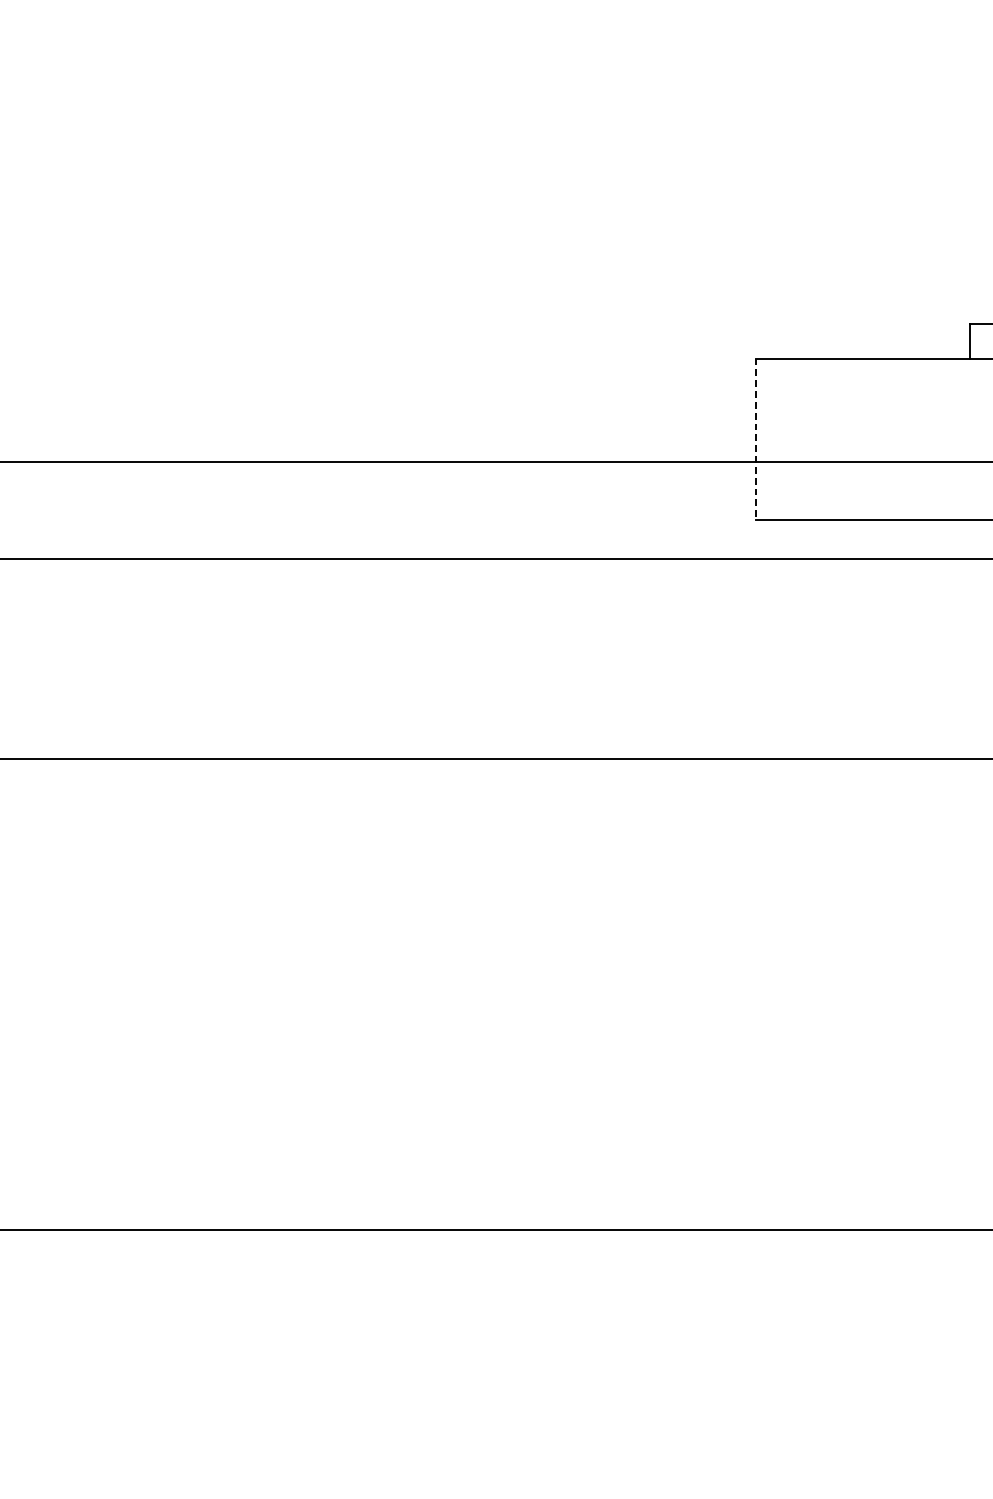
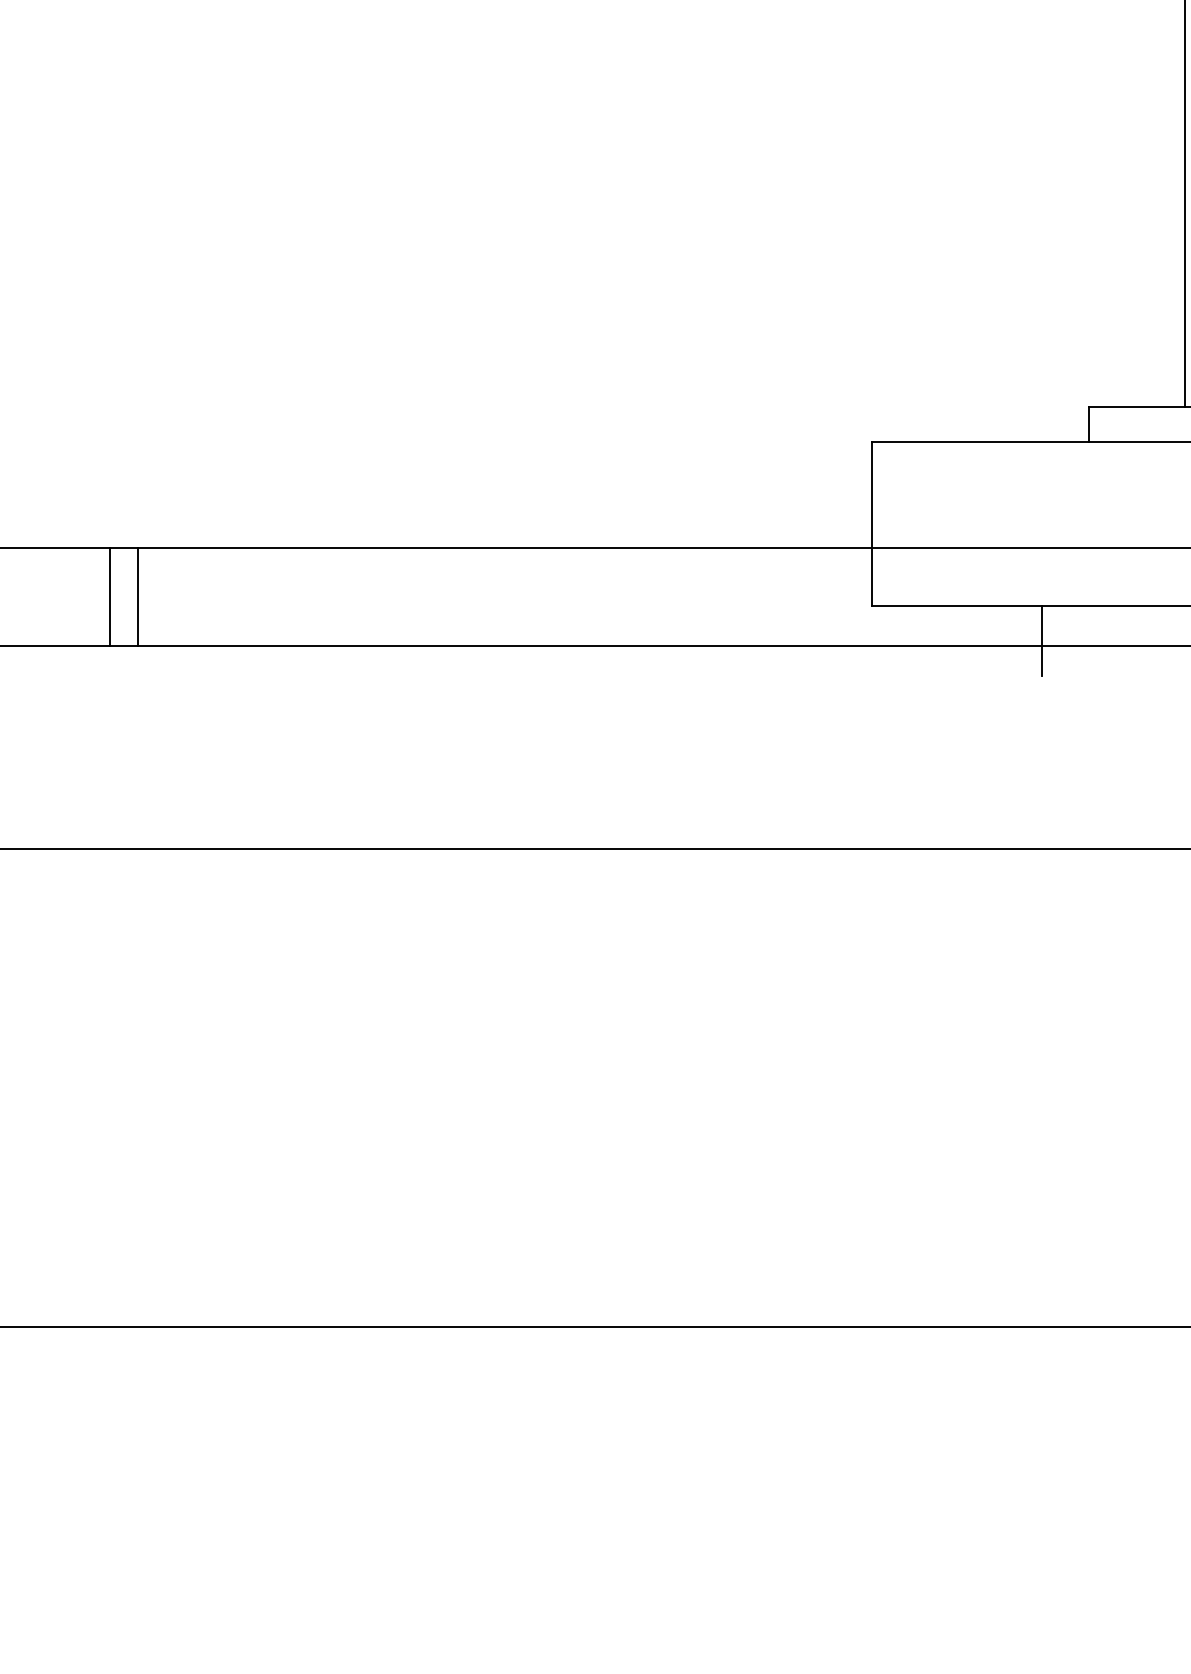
line: (755, 439) -> (871, 524), dashed -> solid
line: (5, 510) -> (110, 596), added
line: (33, 510) -> (138, 596), added
line: (923, 553) -> (1042, 640), added

